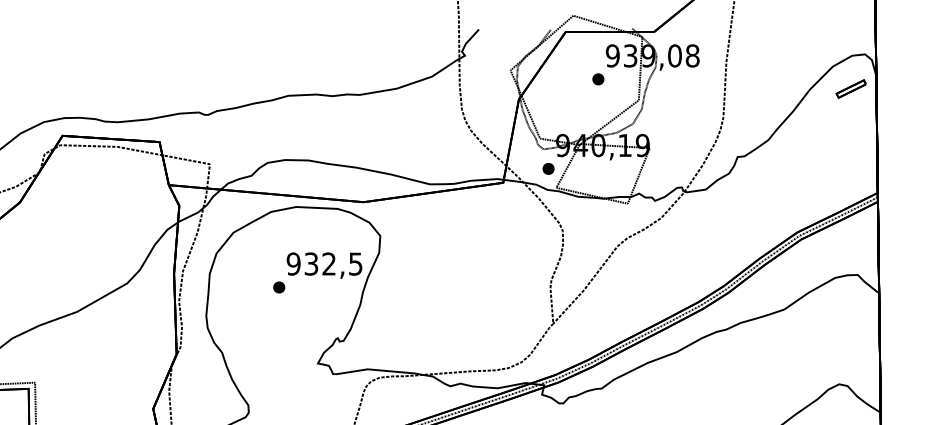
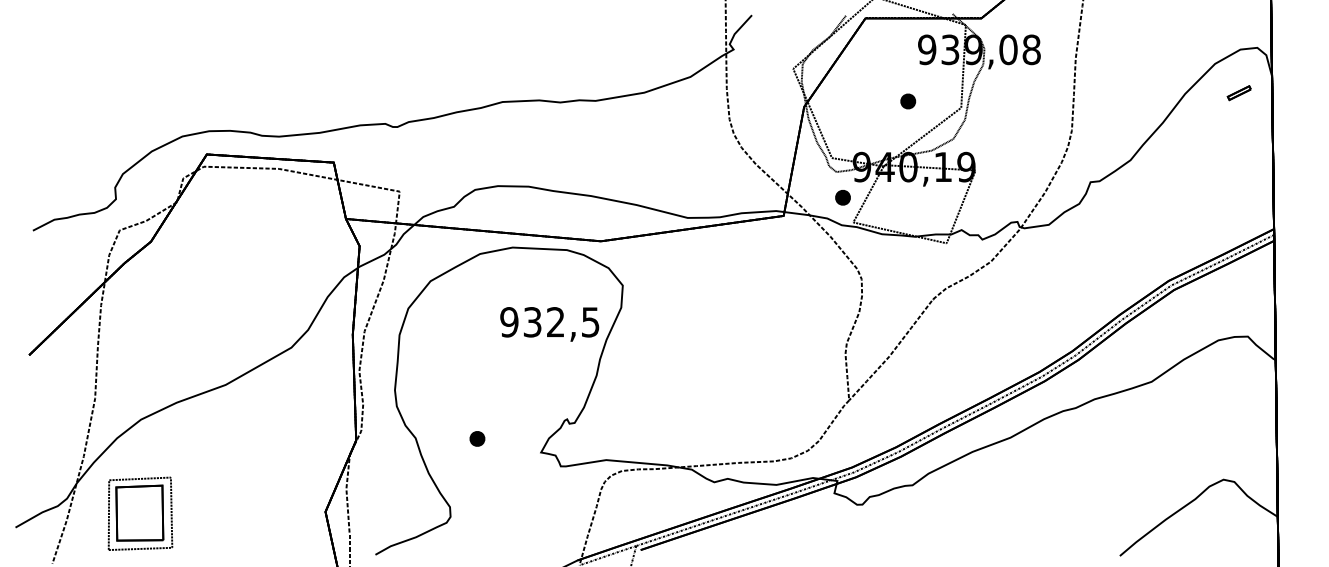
part: (598, 79) -> (908, 101), moved
part: (851, 88) -> (1239, 92), size x0.6
part: (279, 287) -> (477, 438), moved

